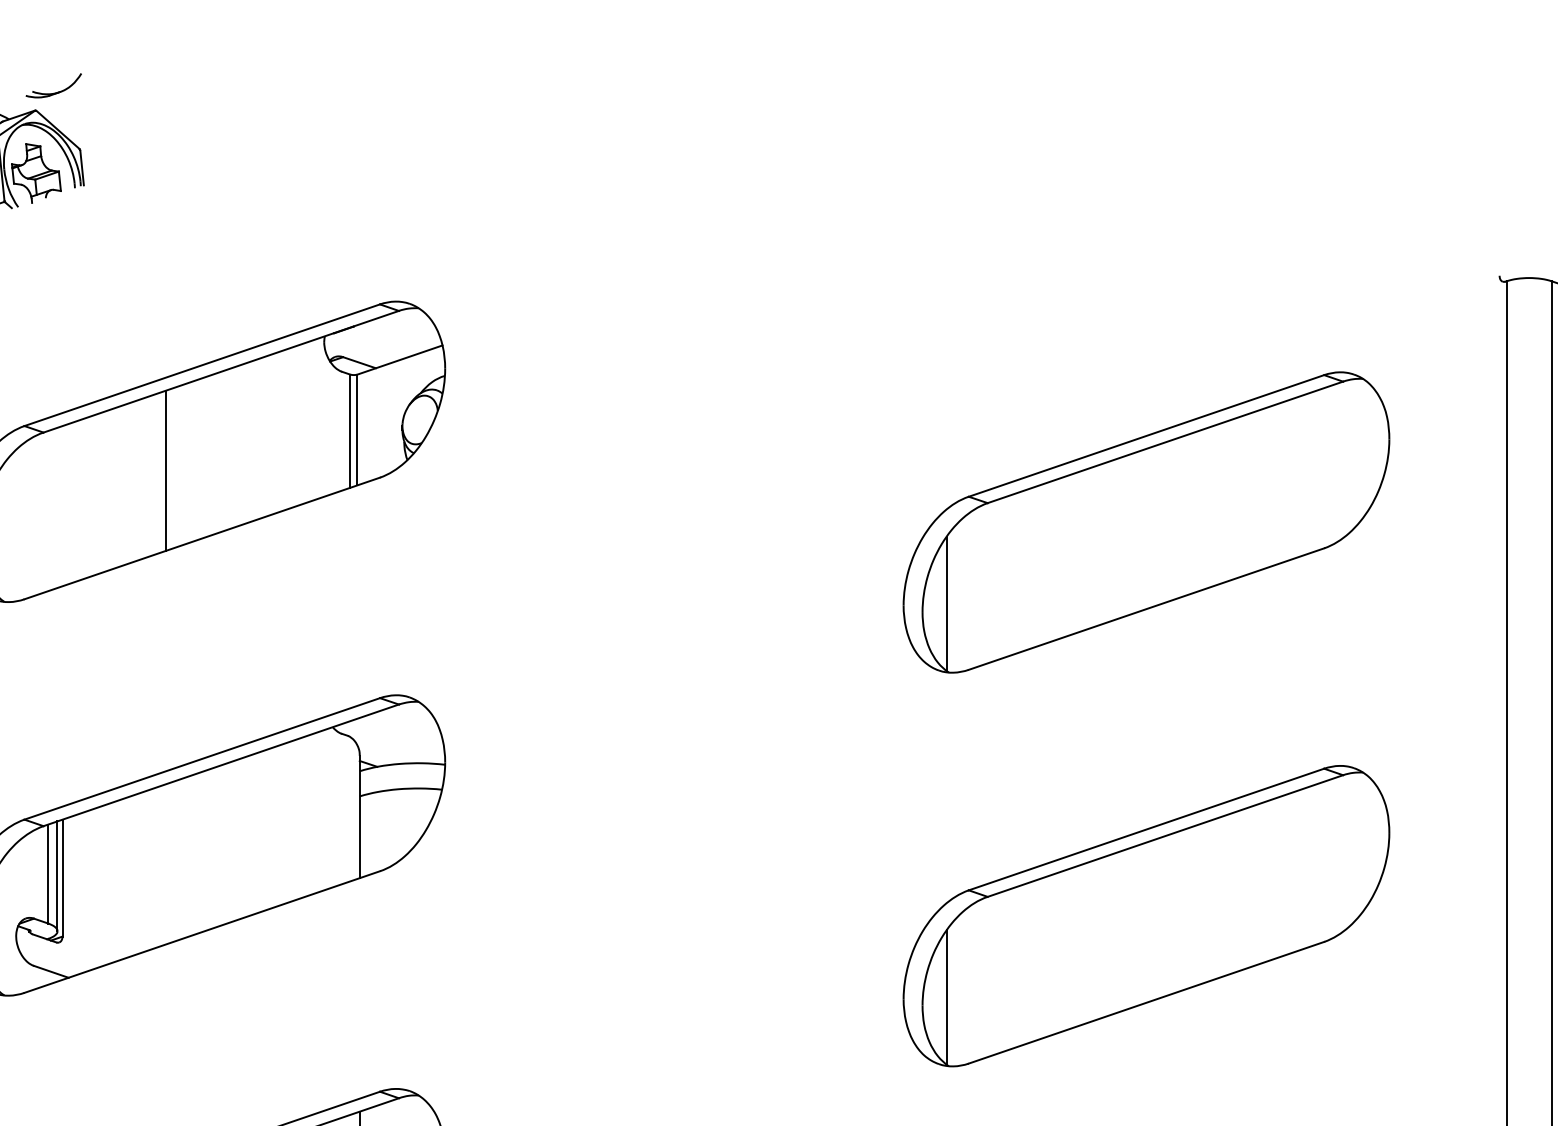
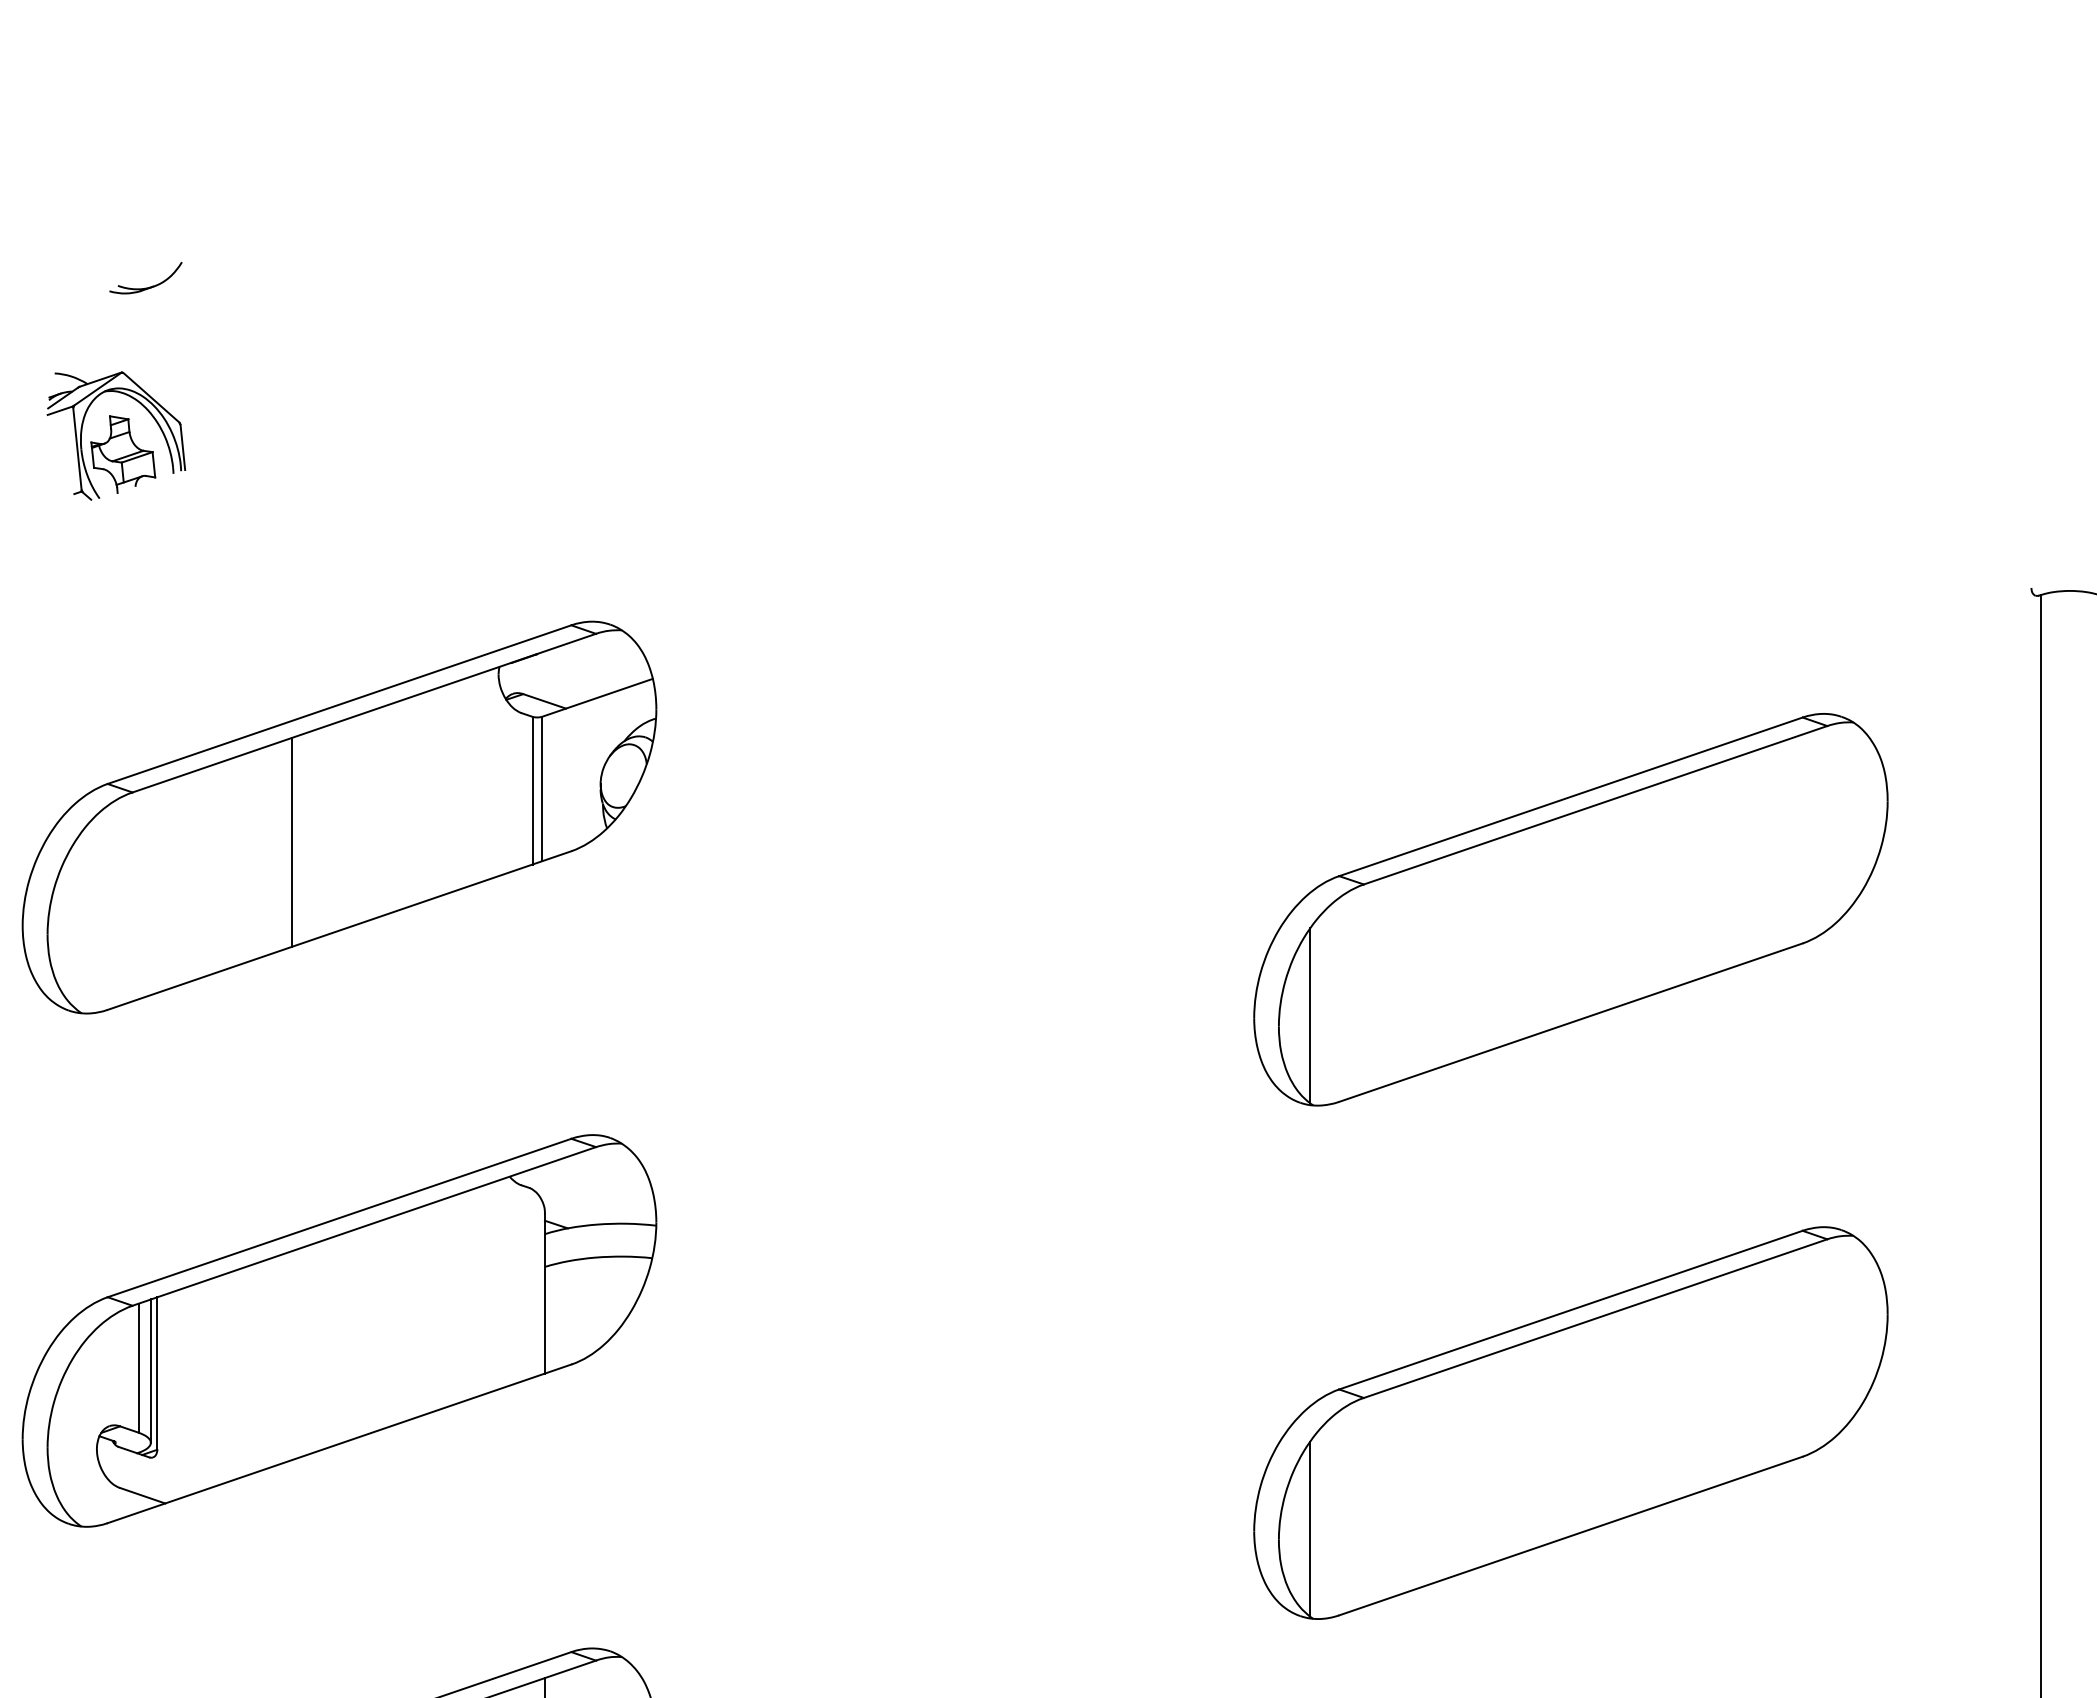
part: (56, 92) -> (149, 286), moved

